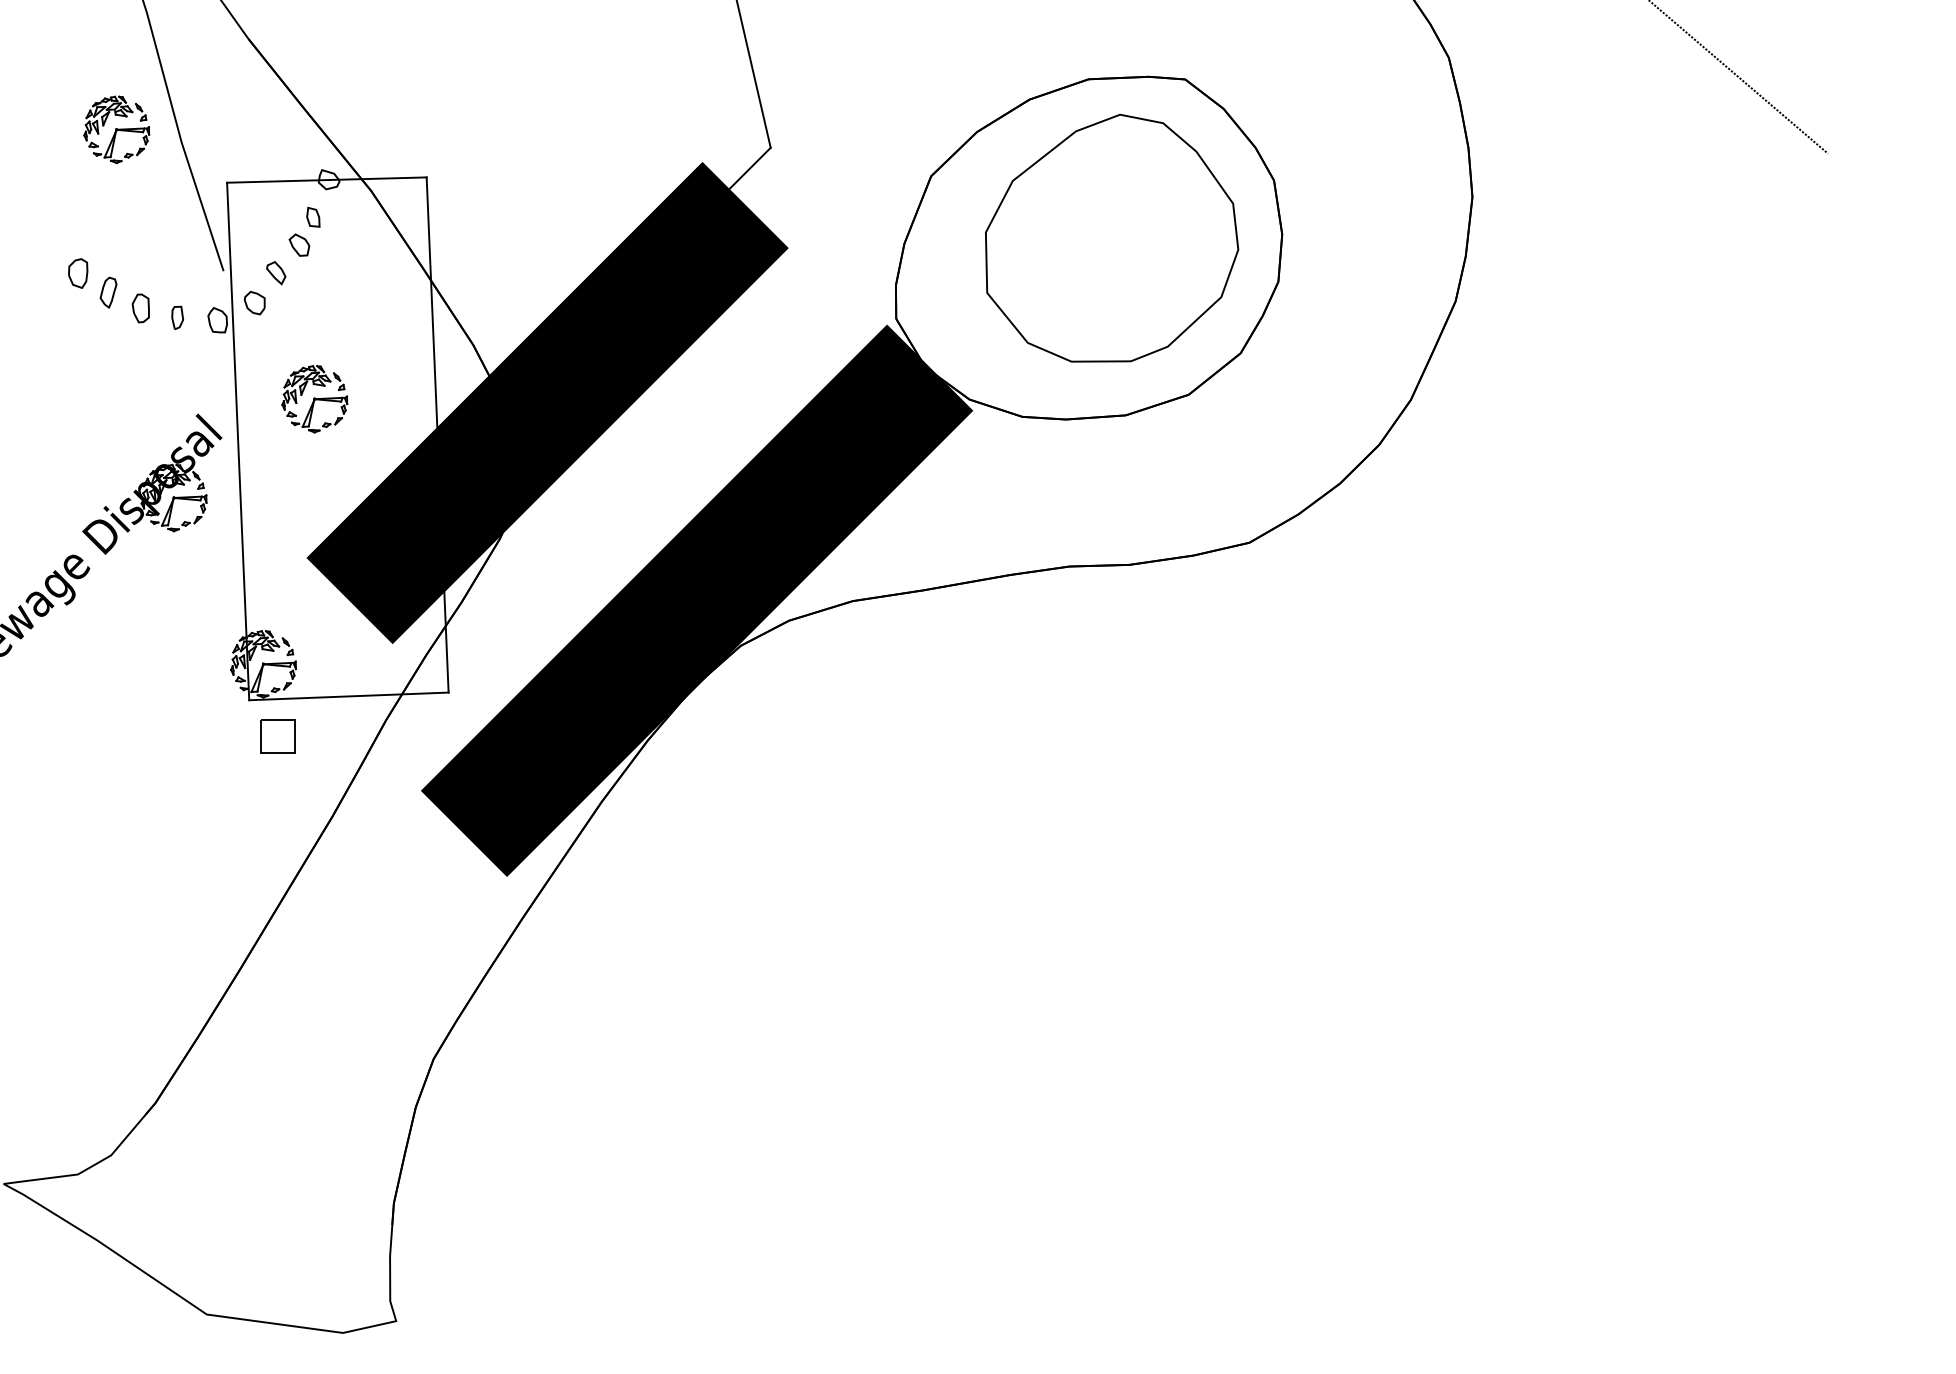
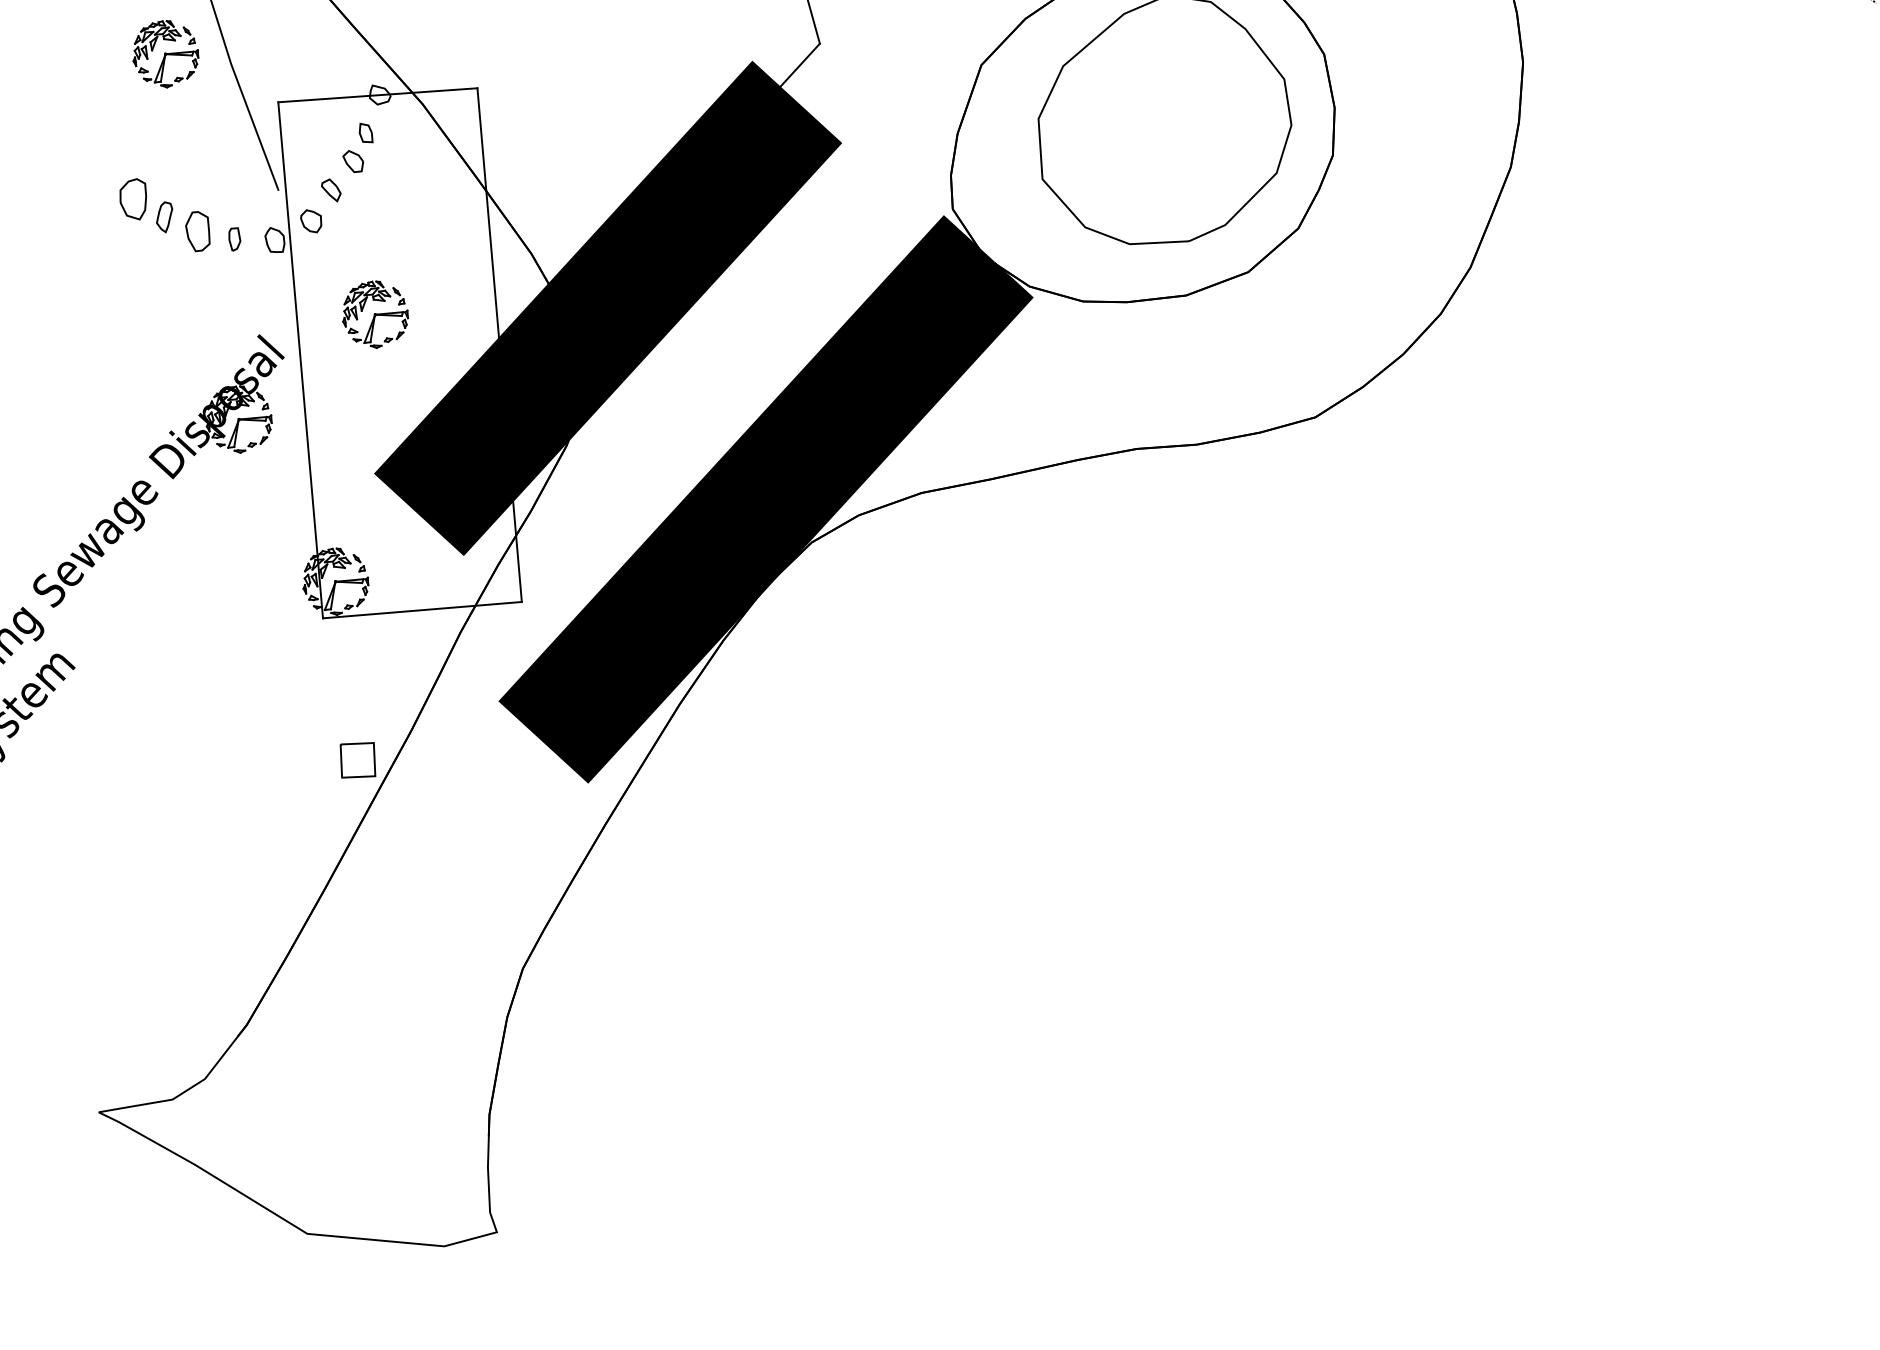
part: (78, 273) -> (133, 199), size x1.4
part: (140, 308) -> (197, 231), size x1.4
part: (277, 736) -> (357, 760), moved

